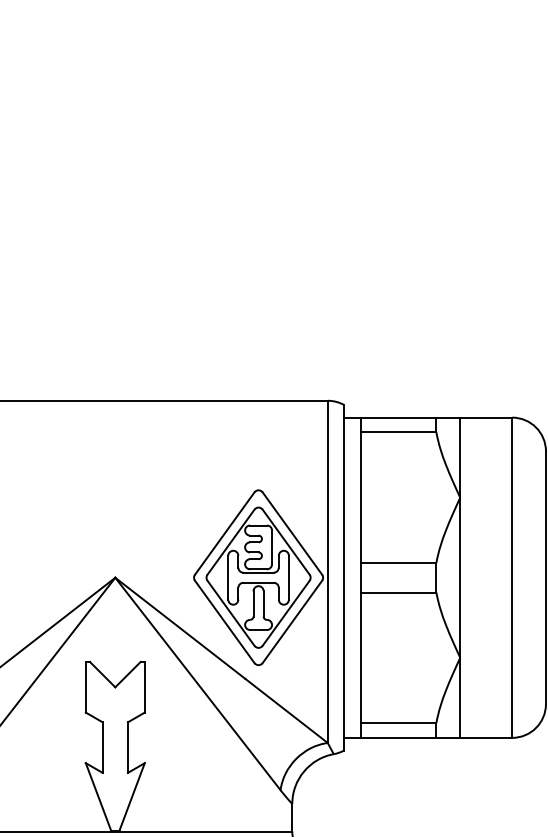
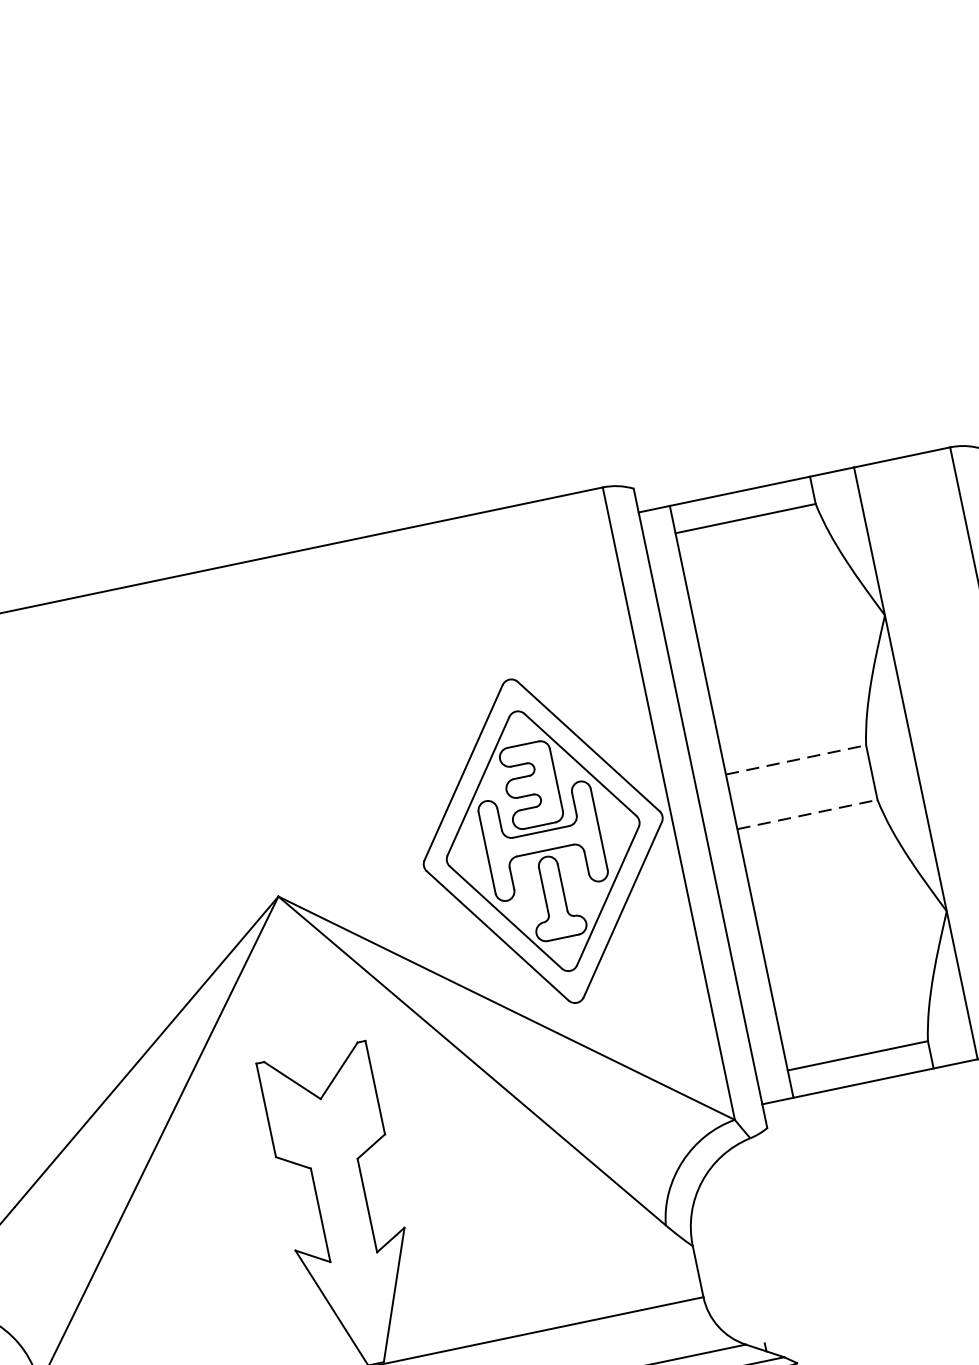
line: (398, 562) -> (795, 759), solid -> dashed
line: (398, 592) -> (807, 814), solid -> dashed

